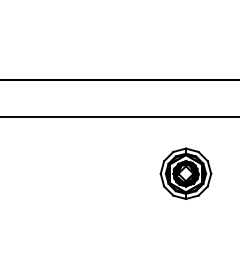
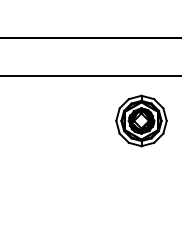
part: (185, 173) -> (141, 120), moved

